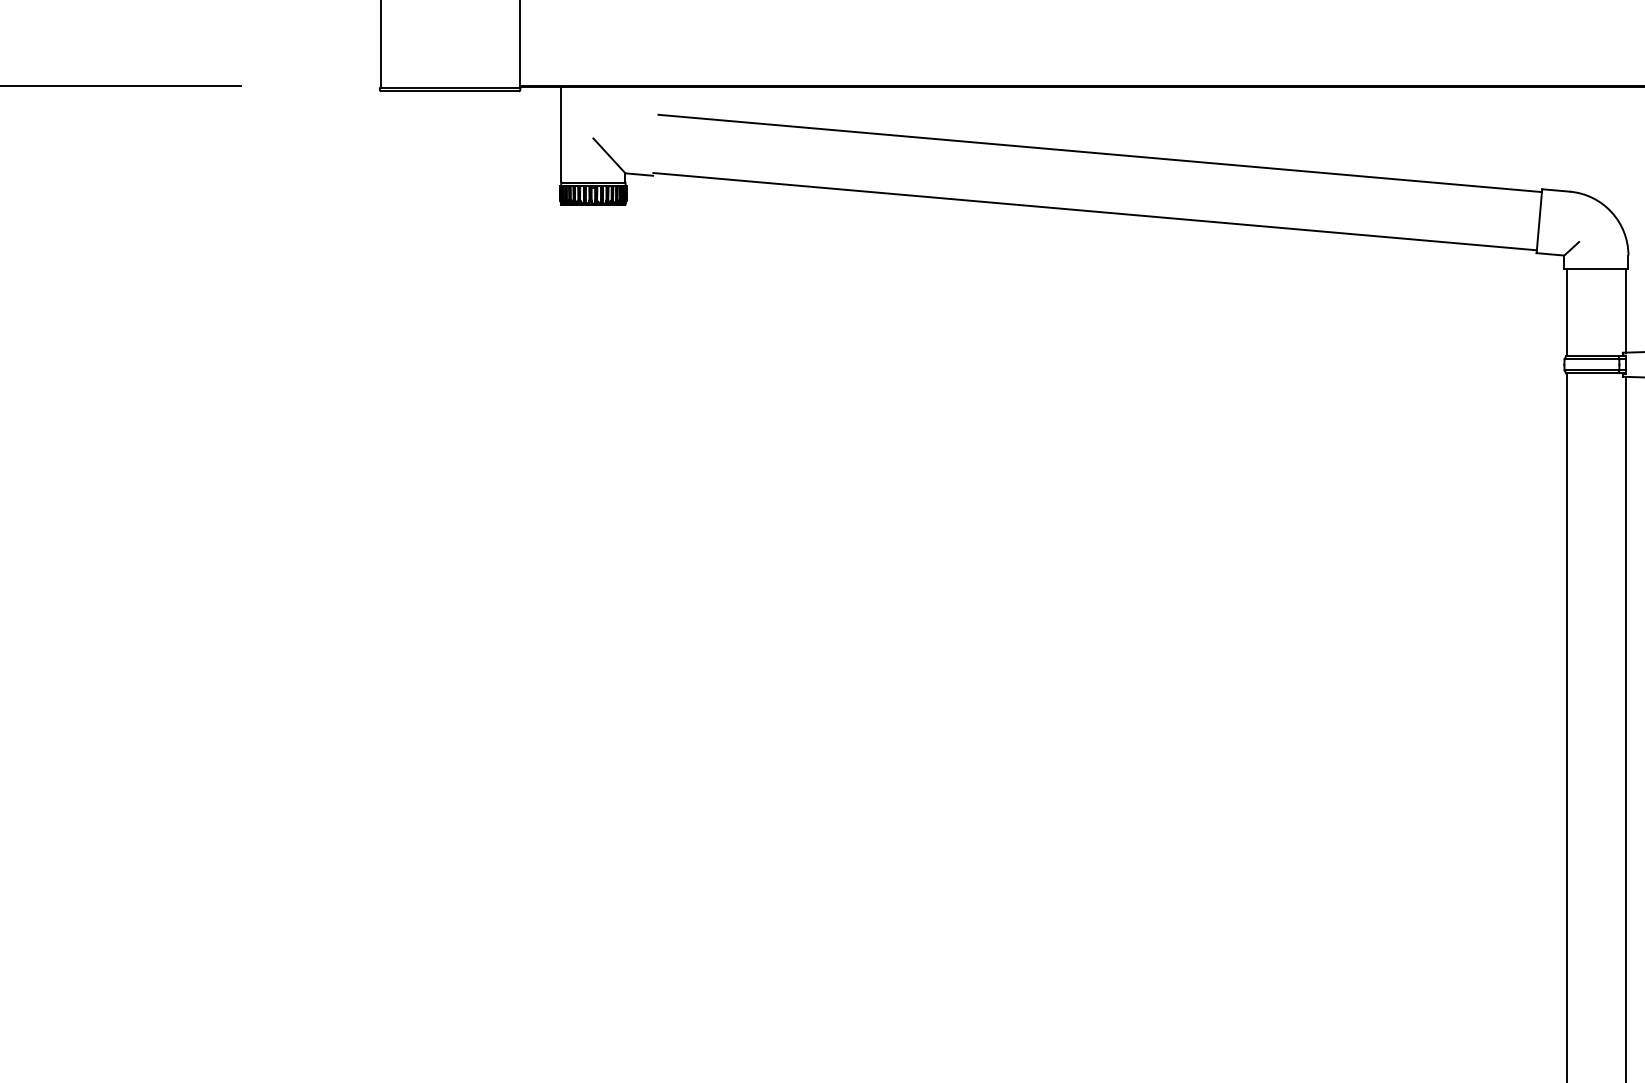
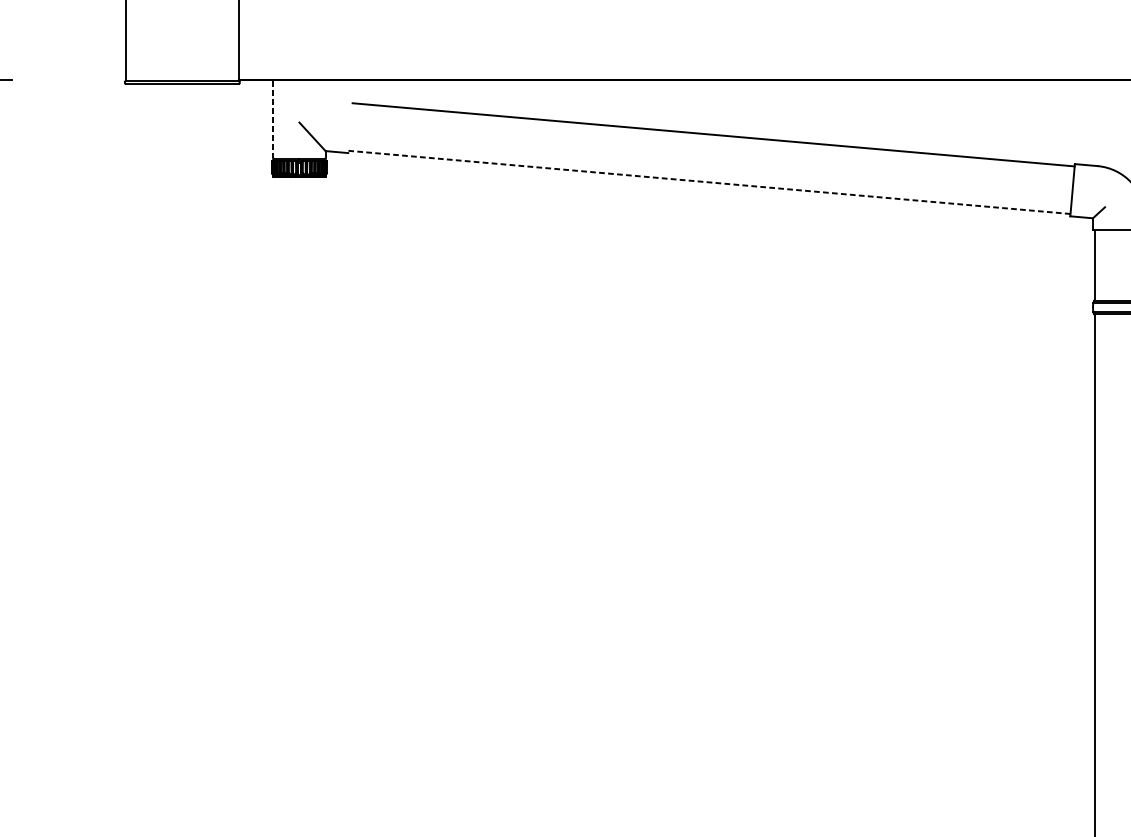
line: (561, 135) -> (273, 120), solid -> dashed
line: (1094, 211) -> (708, 182), solid -> dashed

